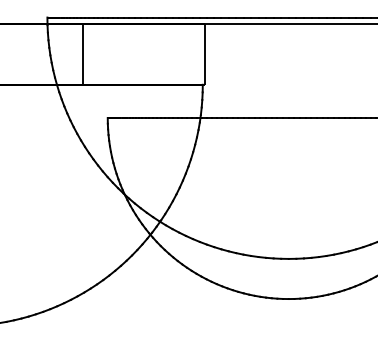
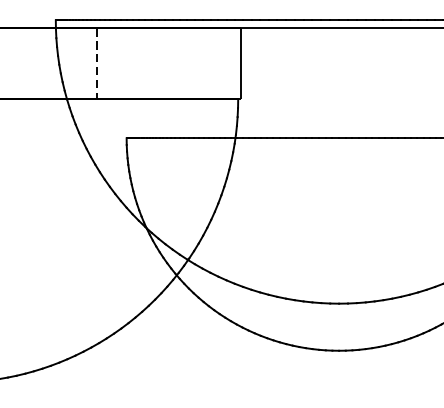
line: (82, 55) -> (97, 64), solid -> dashed

